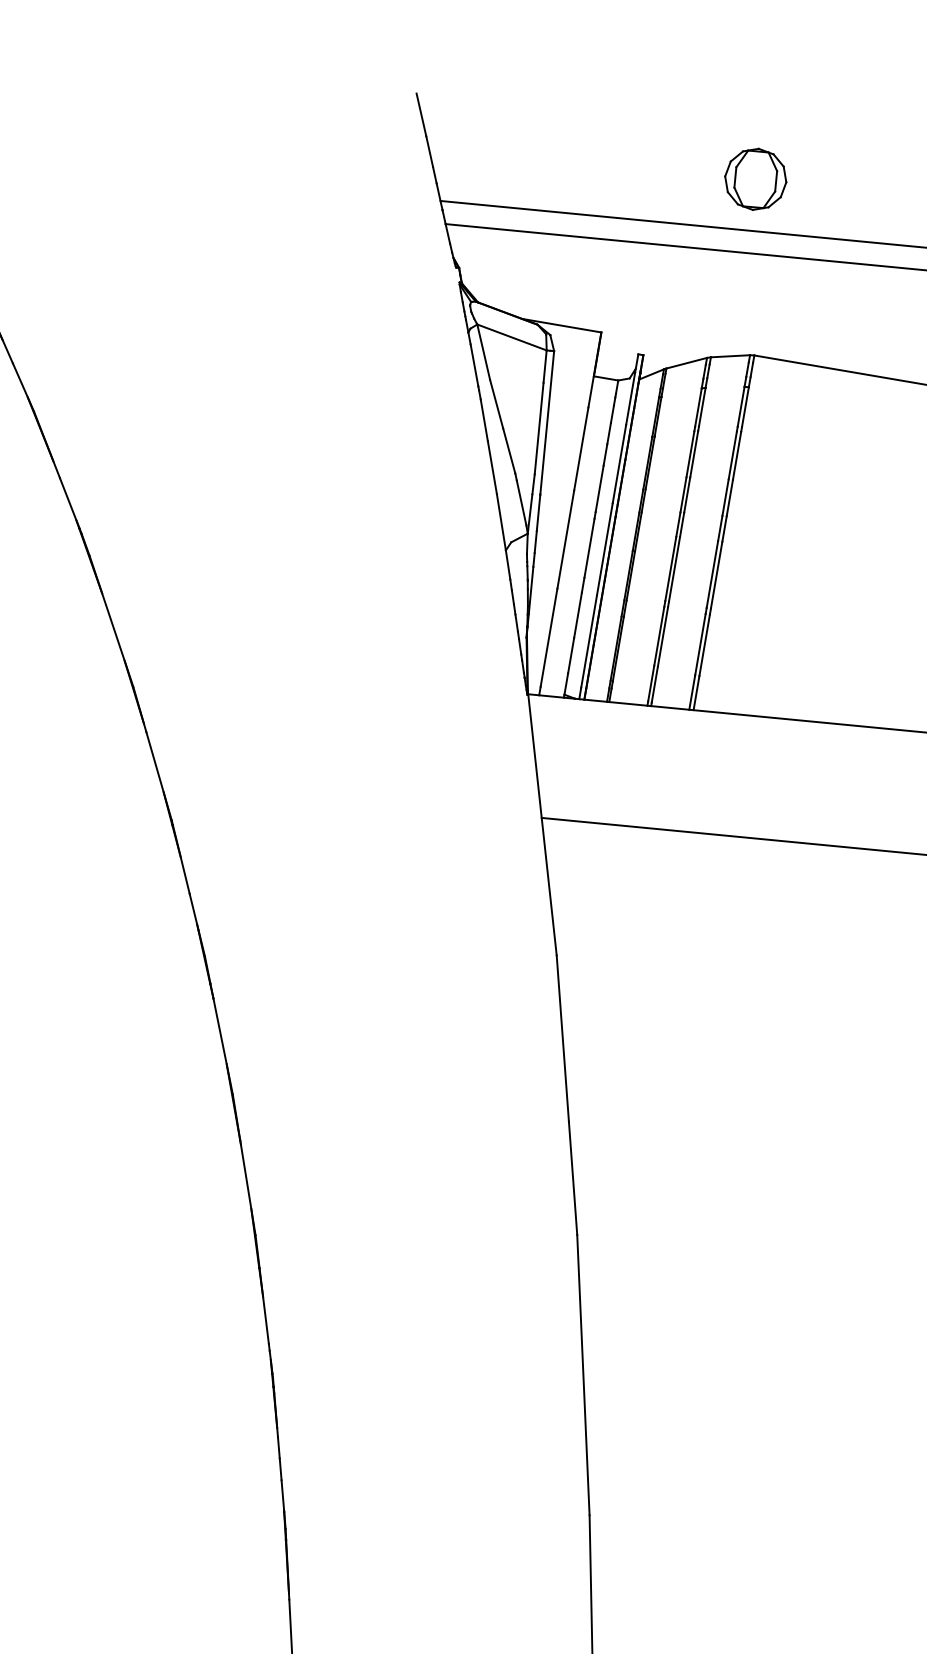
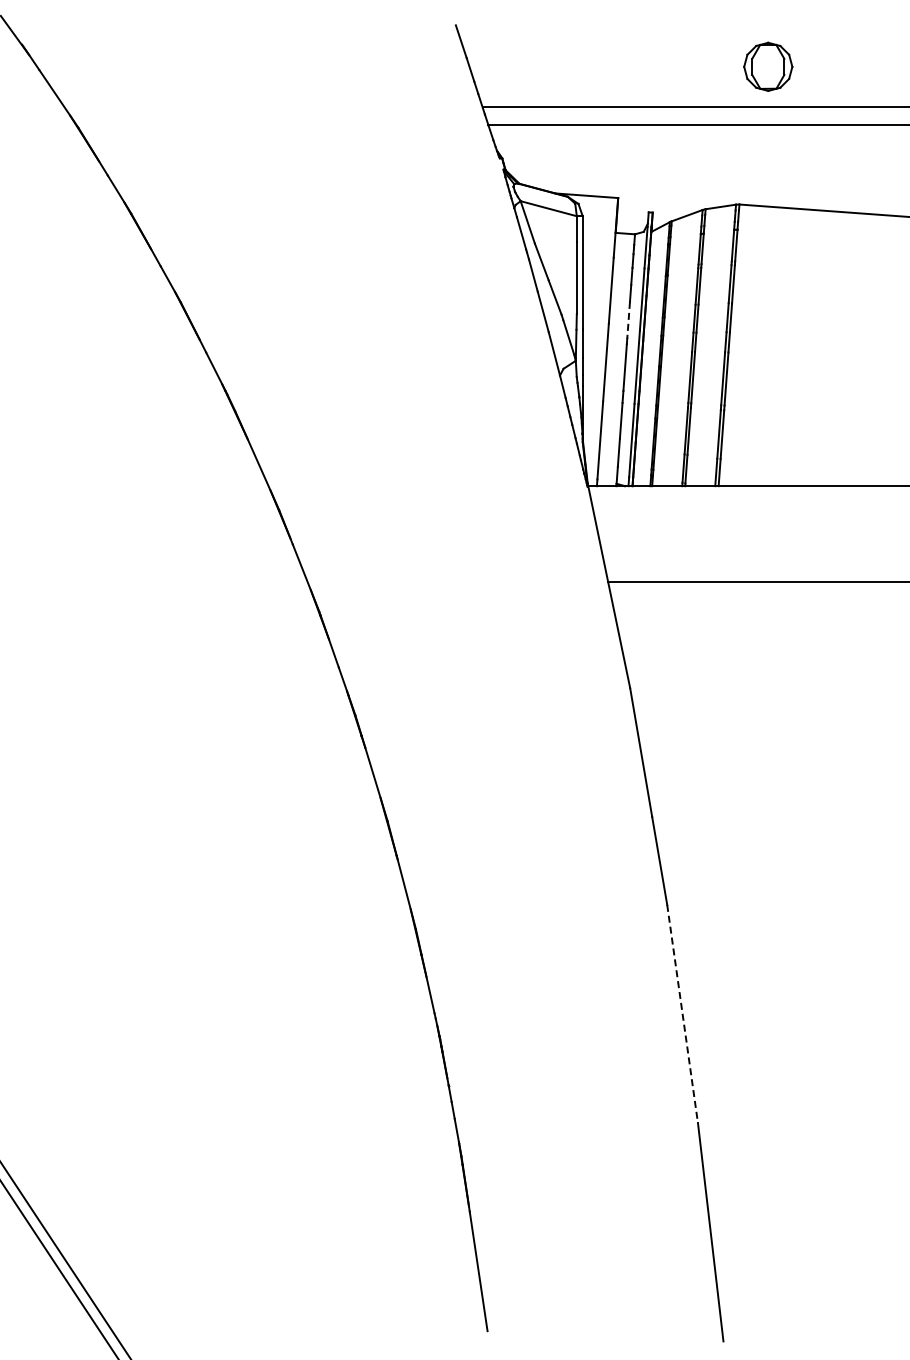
part: (756, 178) -> (768, 66), moved
line: (599, 489) -> (628, 320), solid -> dashed
line: (583, 1375) -> (682, 1014), solid -> dashed

